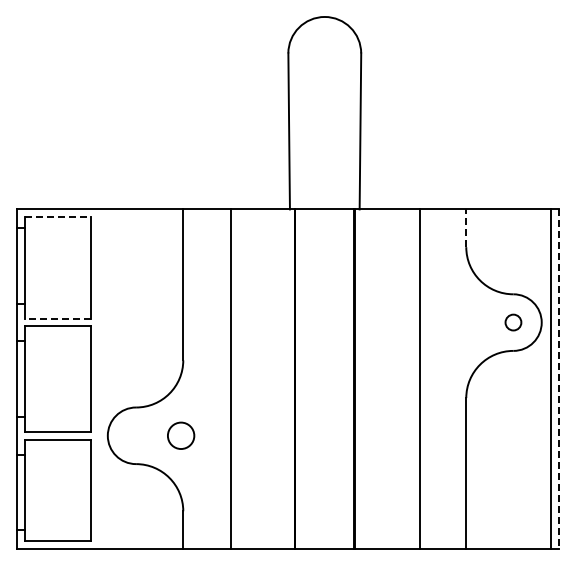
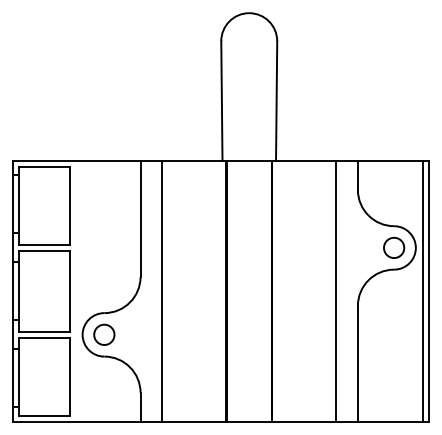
line: (58, 216) -> (44, 166), dashed -> solid
line: (466, 228) -> (358, 175), dashed -> solid
line: (57, 318) -> (43, 244), dashed -> solid
circle: (513, 322) -> (394, 247), size x1.67
line: (230, 379) -> (162, 291), moved
line: (419, 379) -> (335, 291), moved
line: (558, 379) -> (428, 291), dashed -> solid
circle: (181, 435) -> (104, 334), moved

